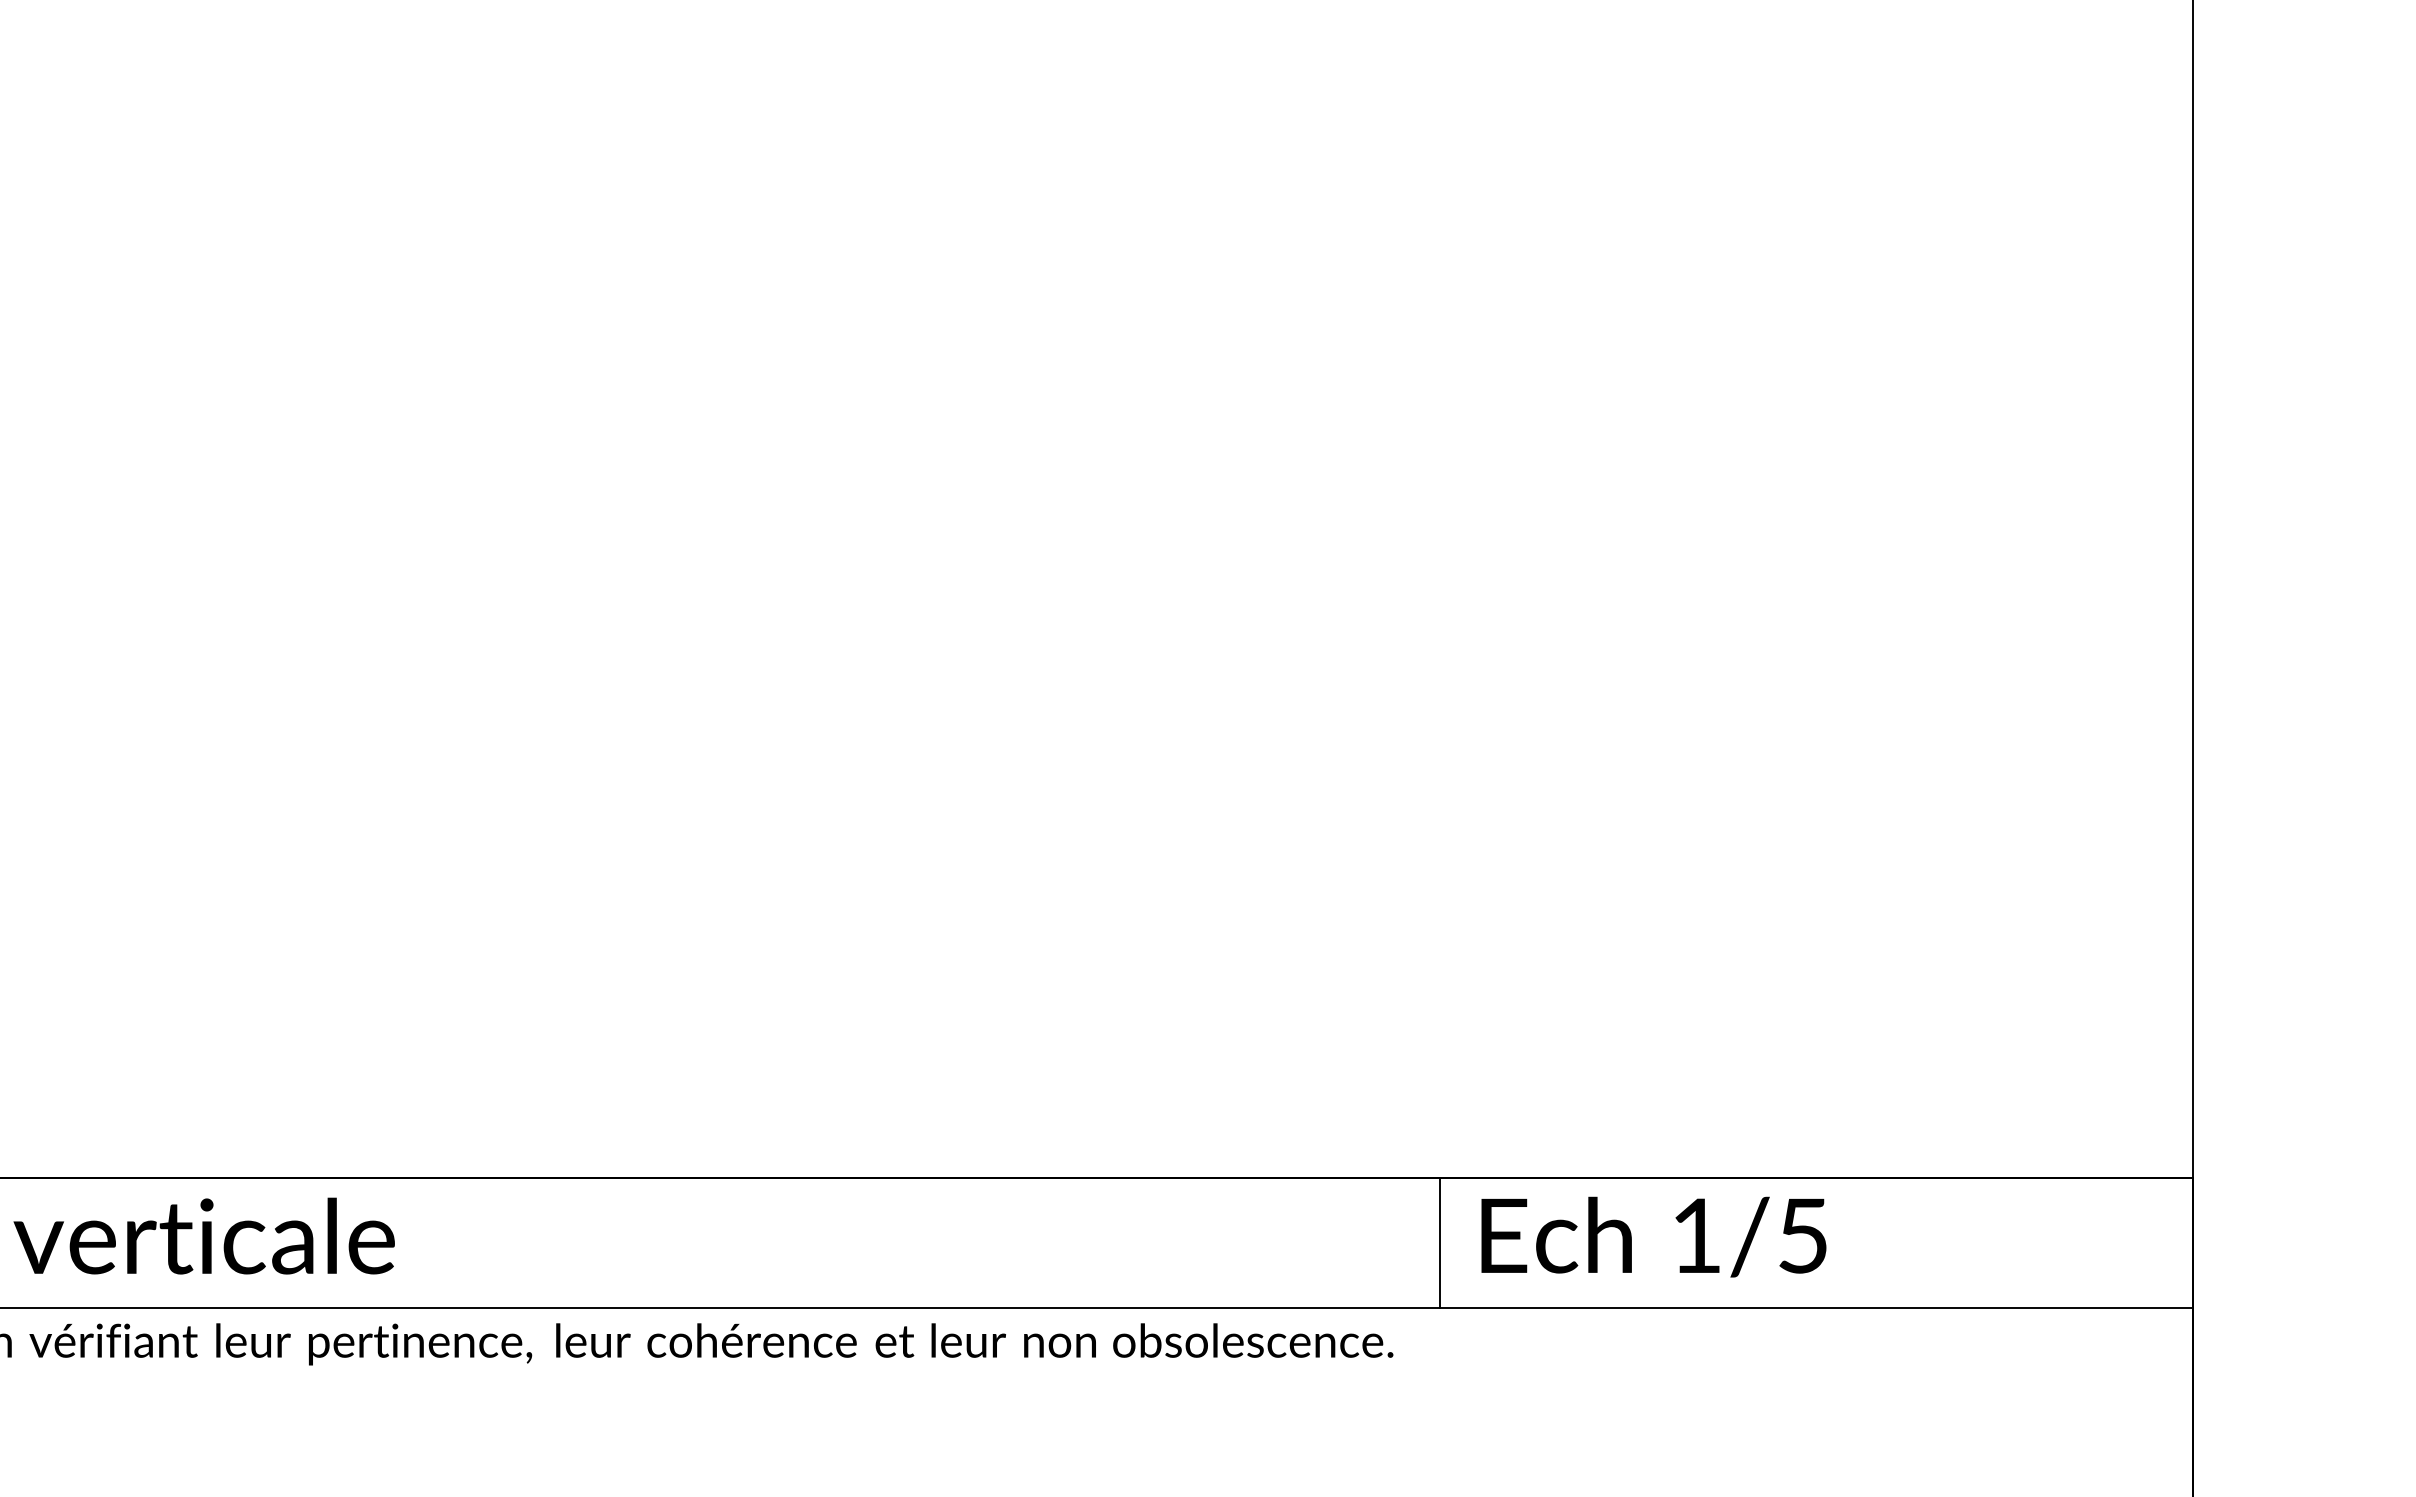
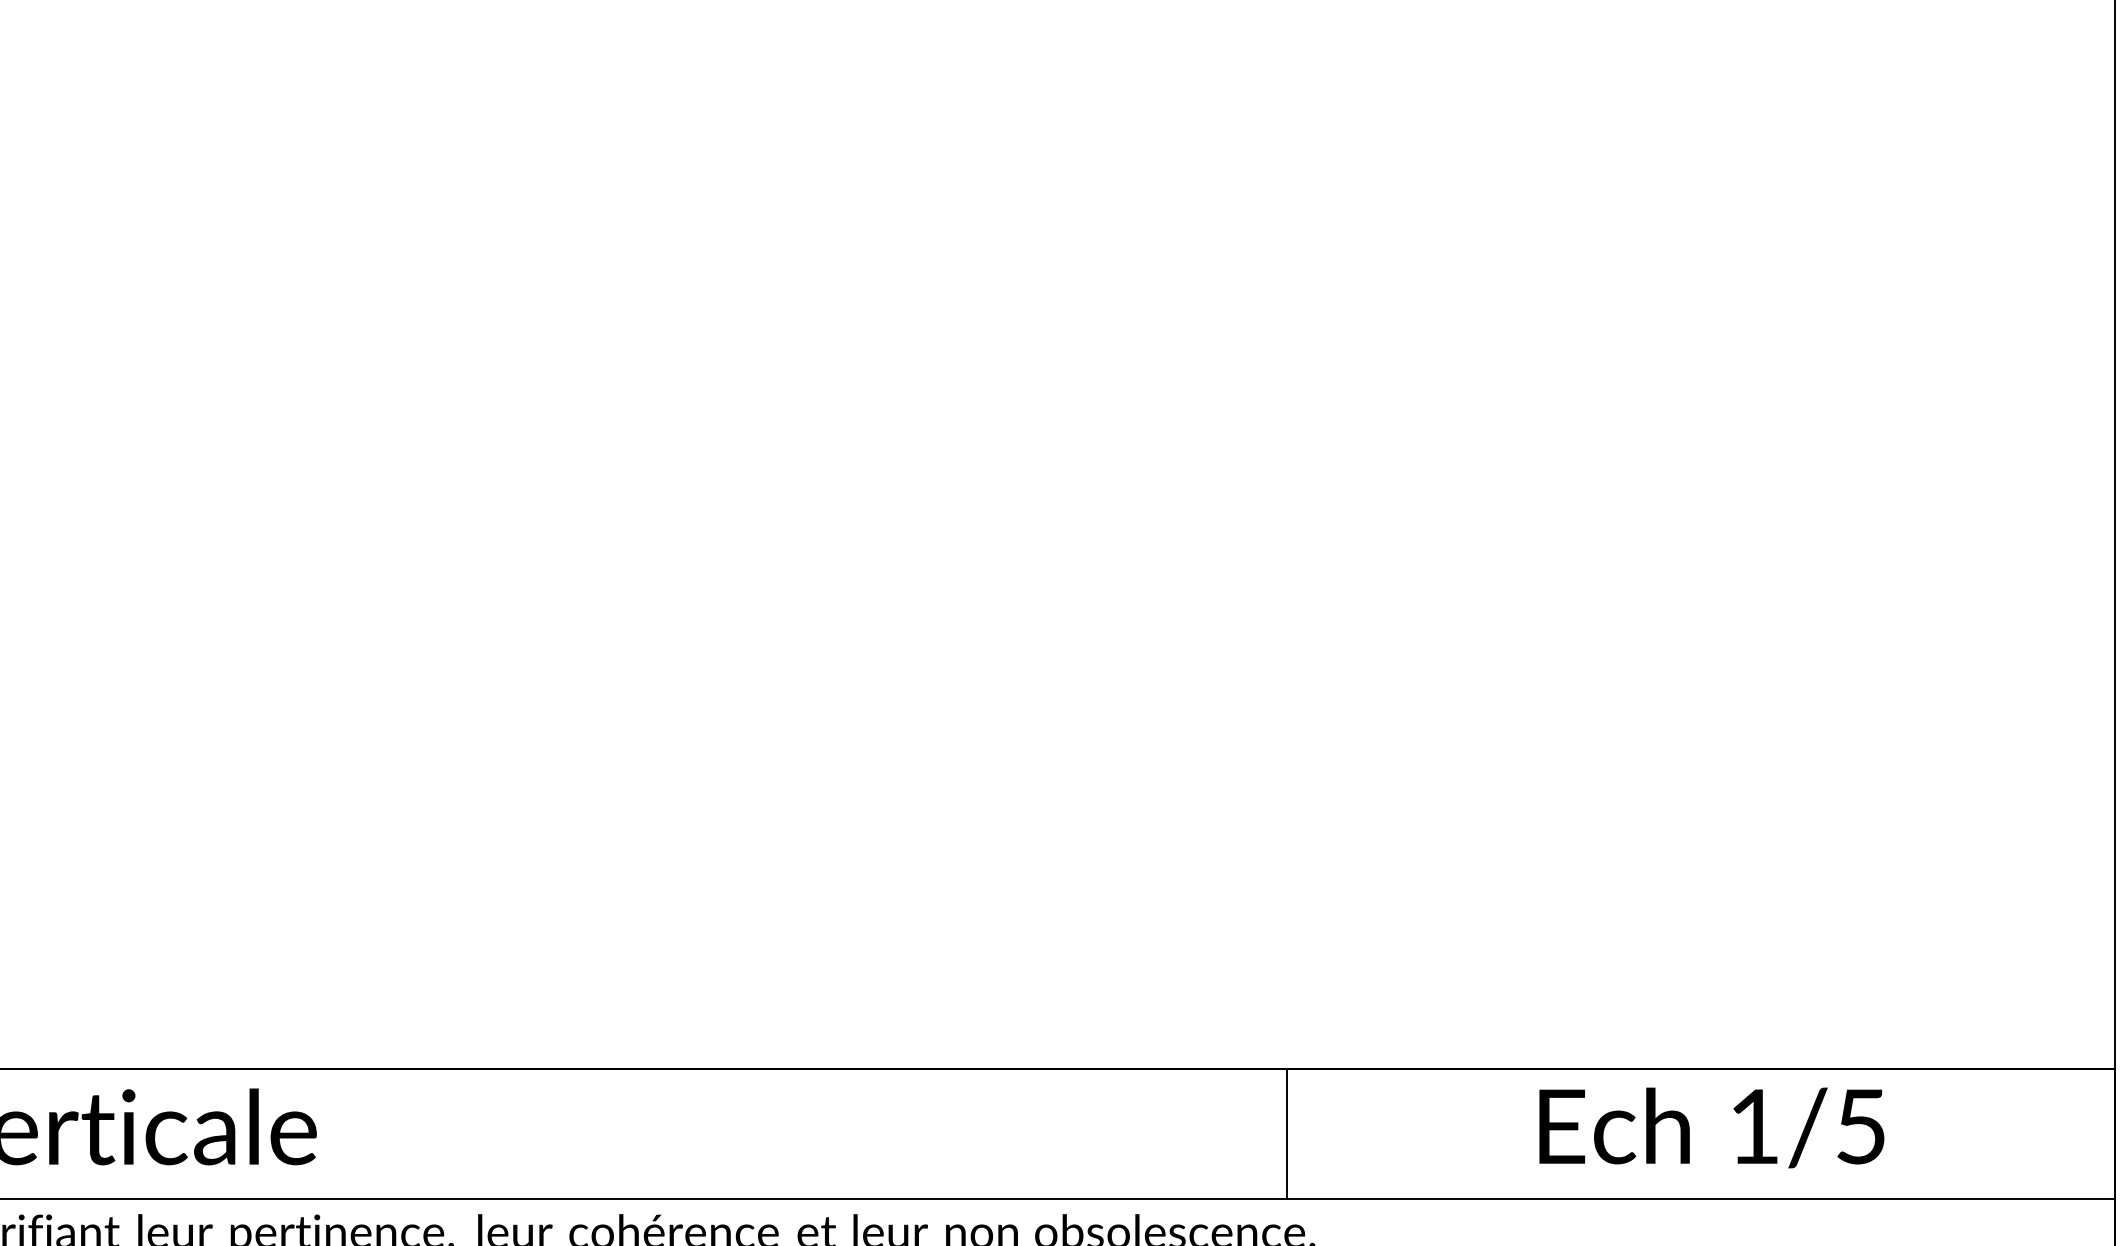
text: (1653, 1236) -> (1711, 1127), moved
line: (1440, 1243) -> (1287, 1134), moved

